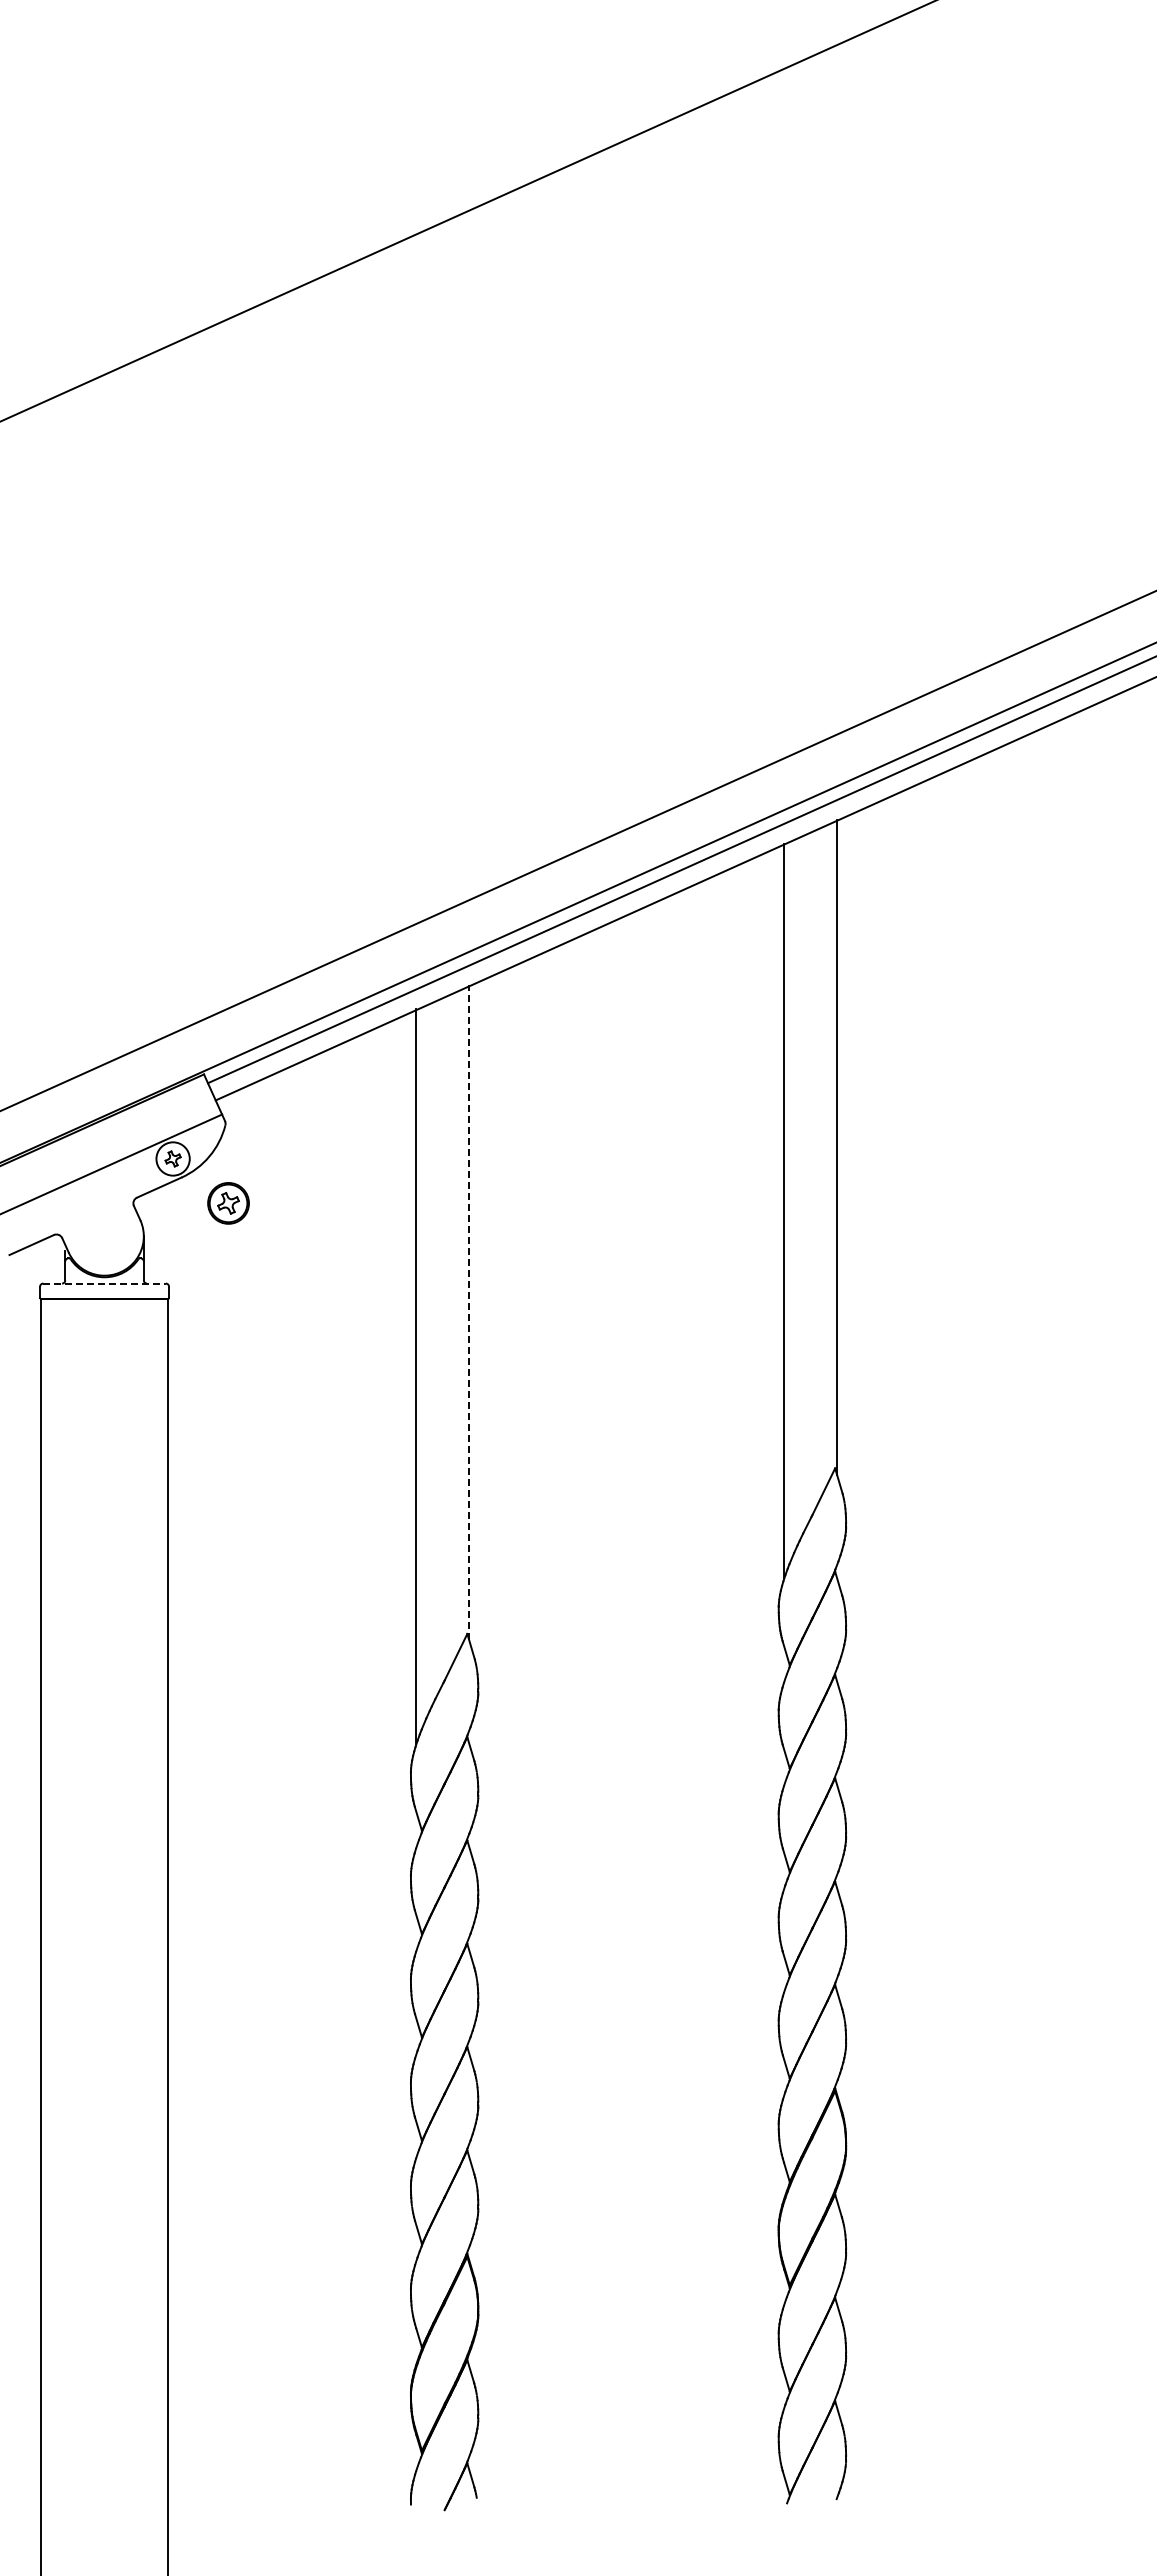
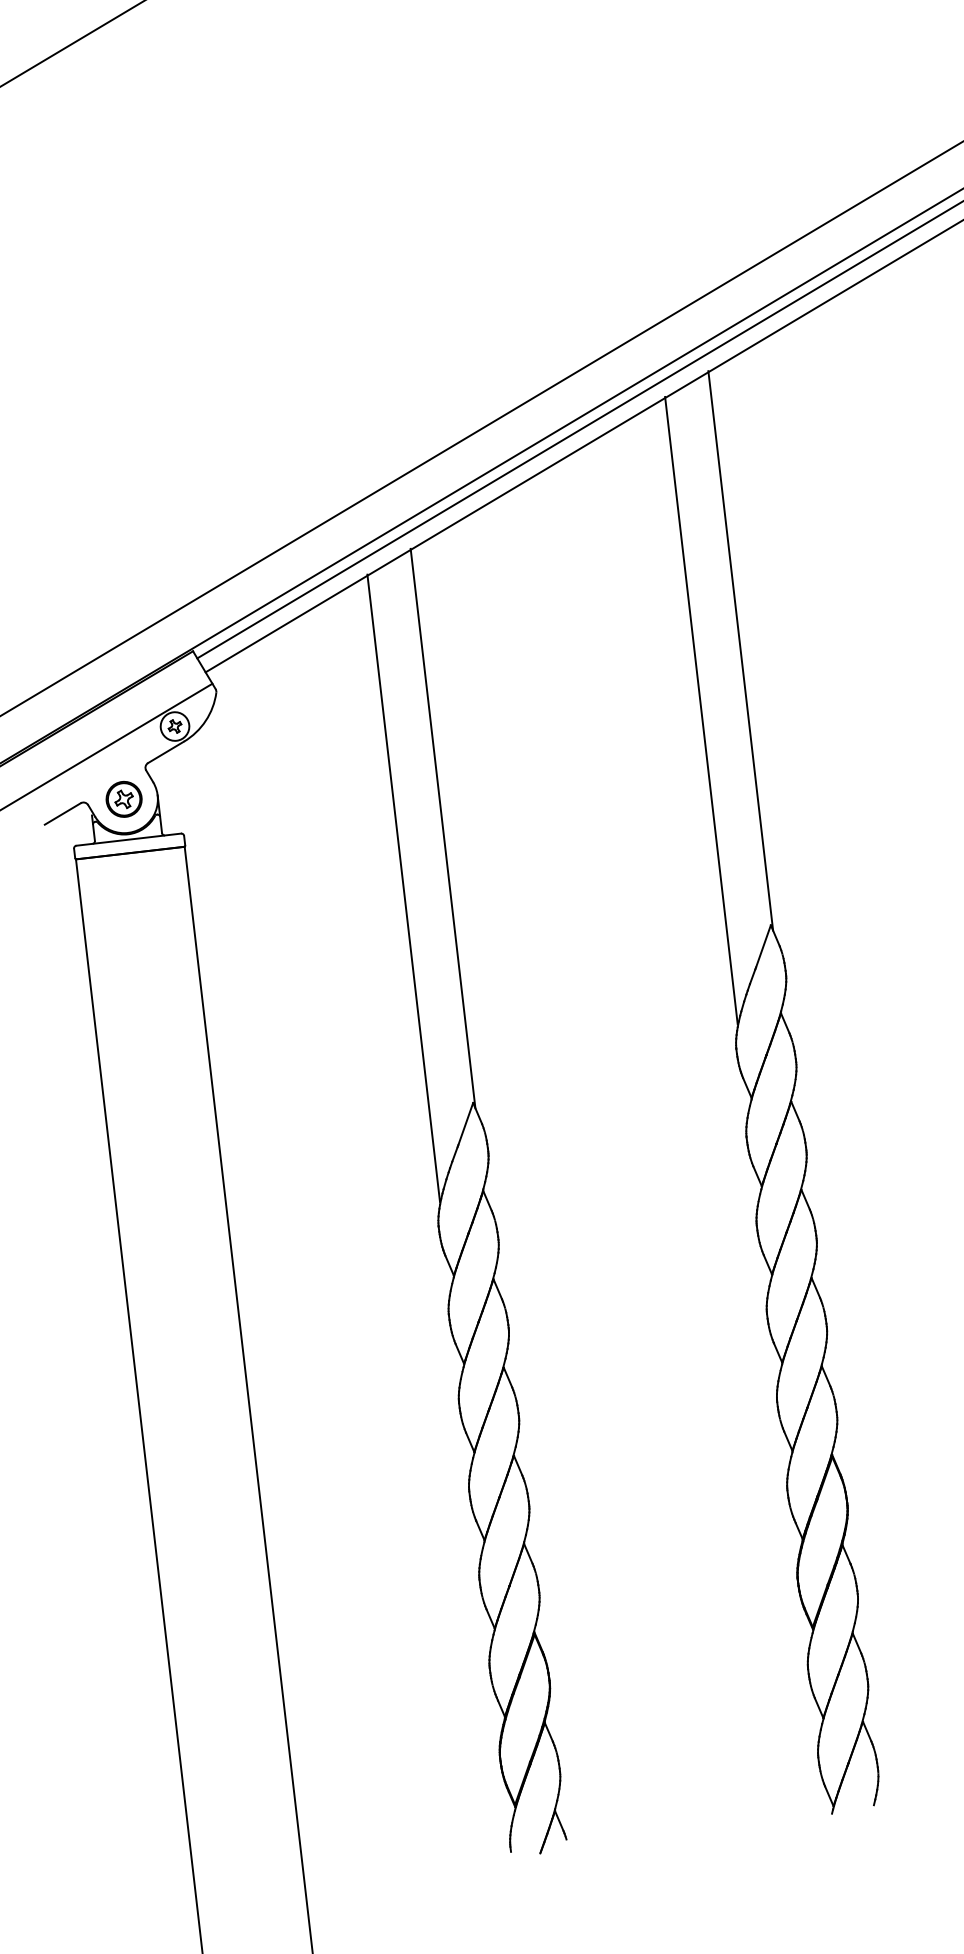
part: (228, 1203) -> (124, 799), moved
line: (105, 1283) -> (129, 839), dashed -> solid
line: (469, 1312) -> (443, 828), dashed -> solid

